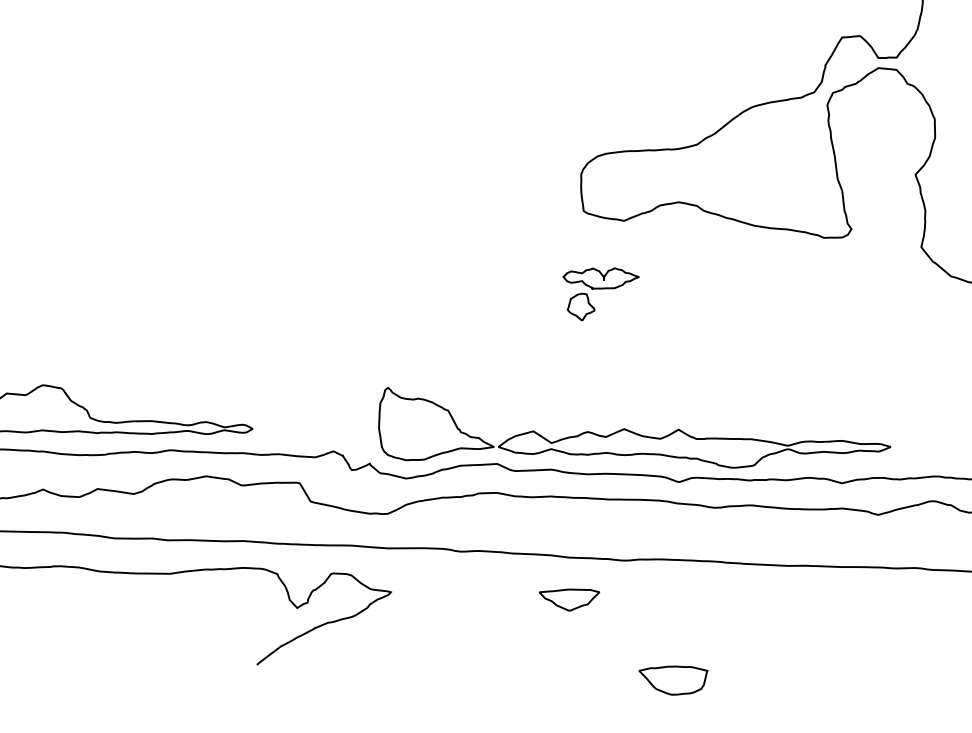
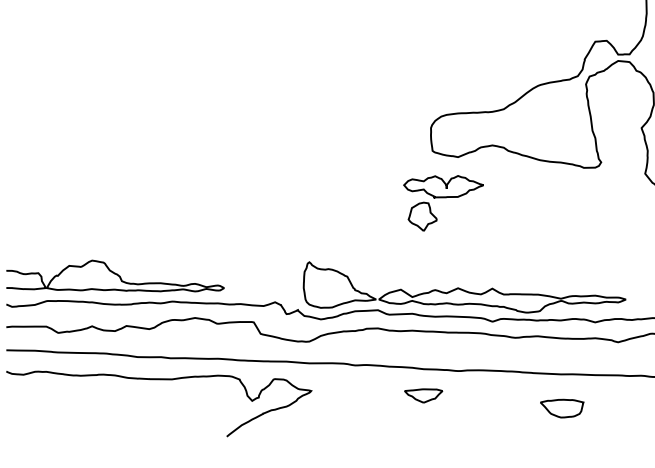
part: (601, 294) -> (443, 203), size x1.67
part: (674, 680) -> (562, 408), moved

